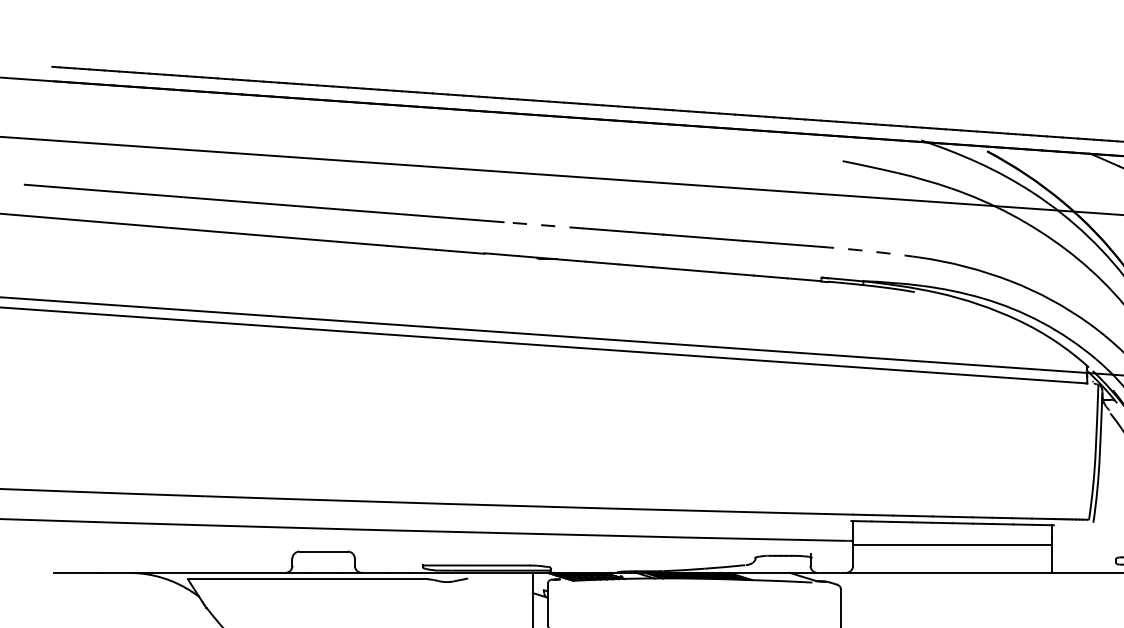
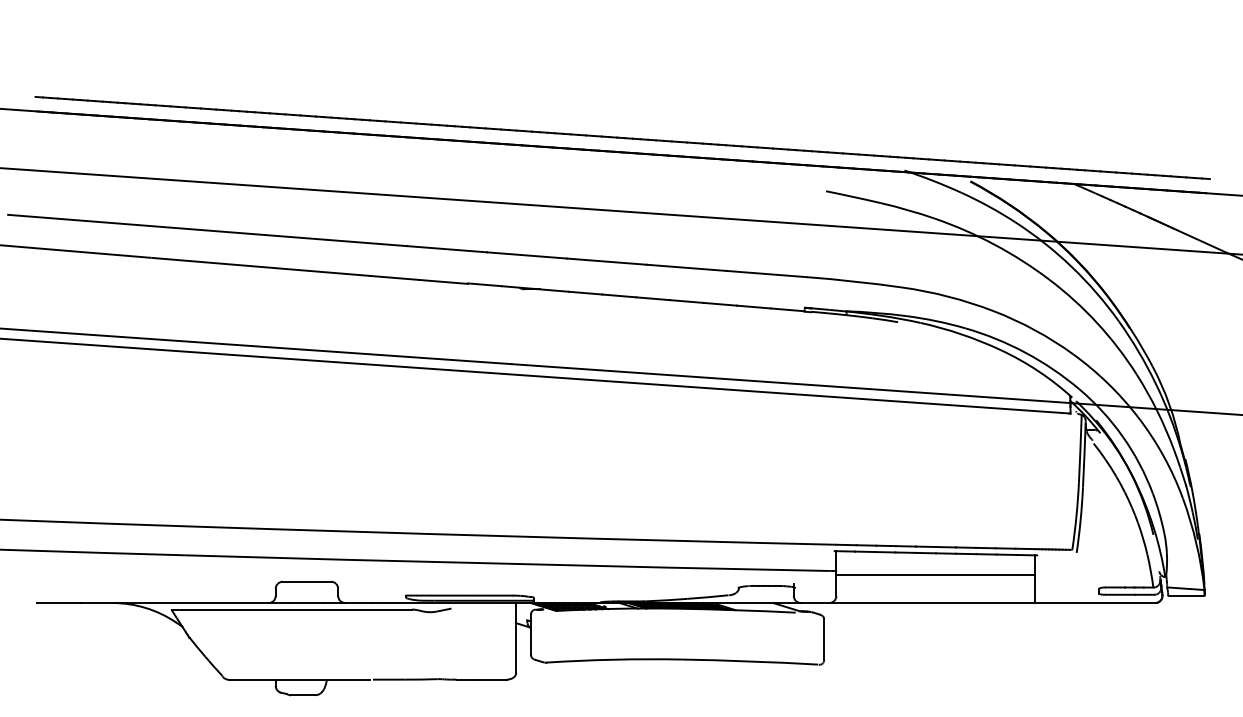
line: (543, 225) -> (526, 255), dashed -> solid
arc: (871, 251) -> (854, 281), dashed -> solid

